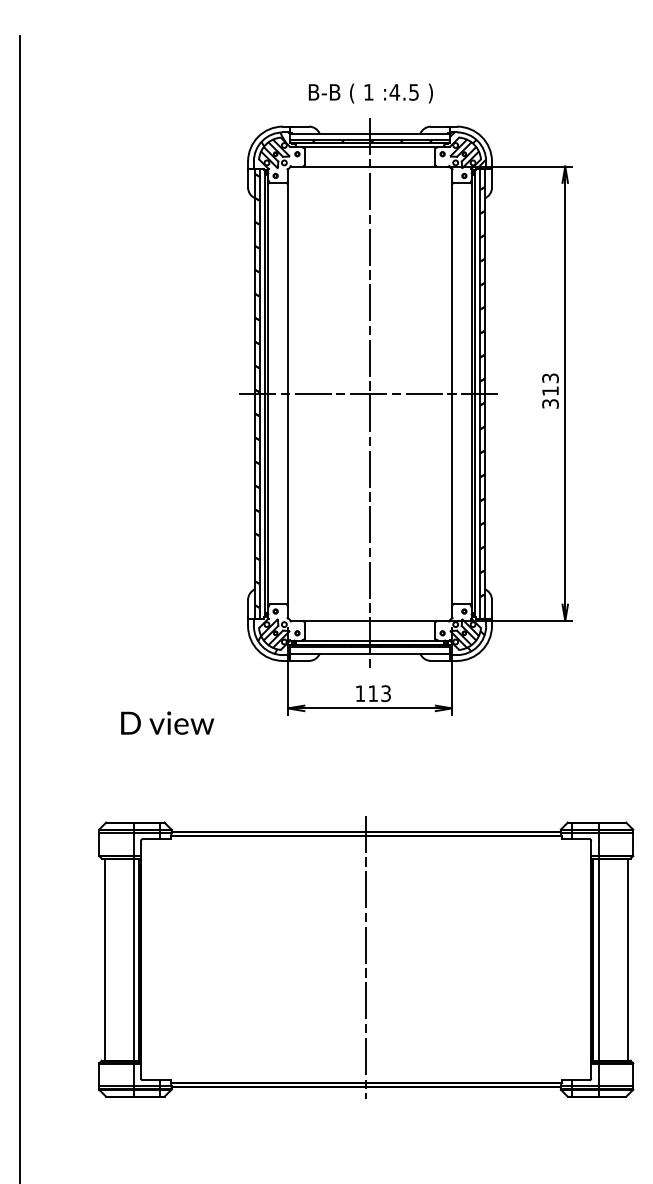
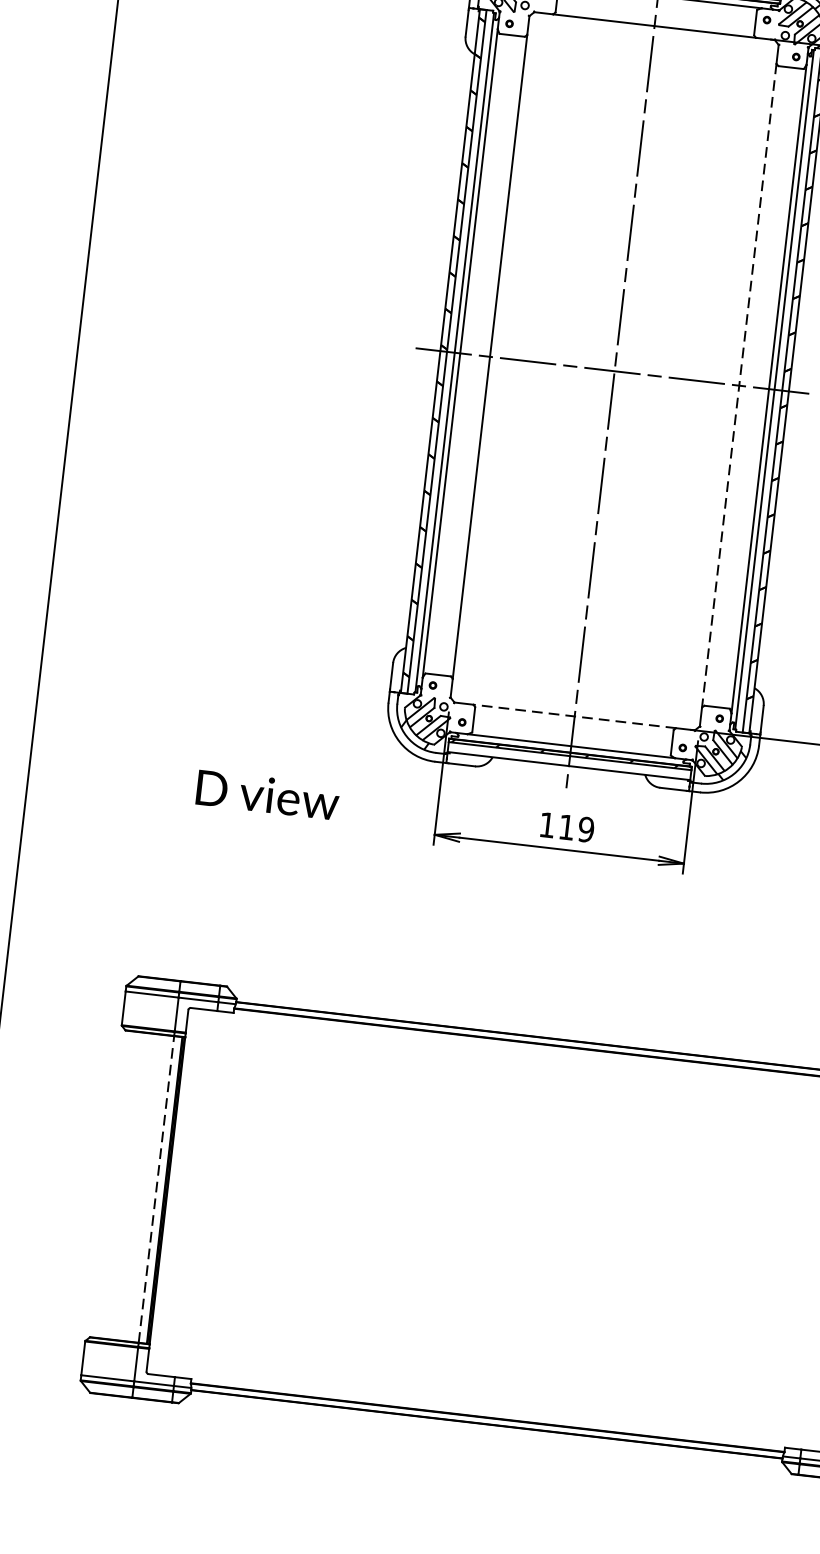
line: (452, 394) -> (739, 386), solid -> dashed
line: (370, 620) -> (575, 715), solid -> dashed
text: (386, 693) -> (586, 829), 113 -> 119
text: (167, 722) -> (267, 794), moved
line: (366, 957) -> (510, 1227), removed
line: (104, 959) -> (111, 1184), removed
line: (133, 959) -> (155, 1189), solid -> dashed

